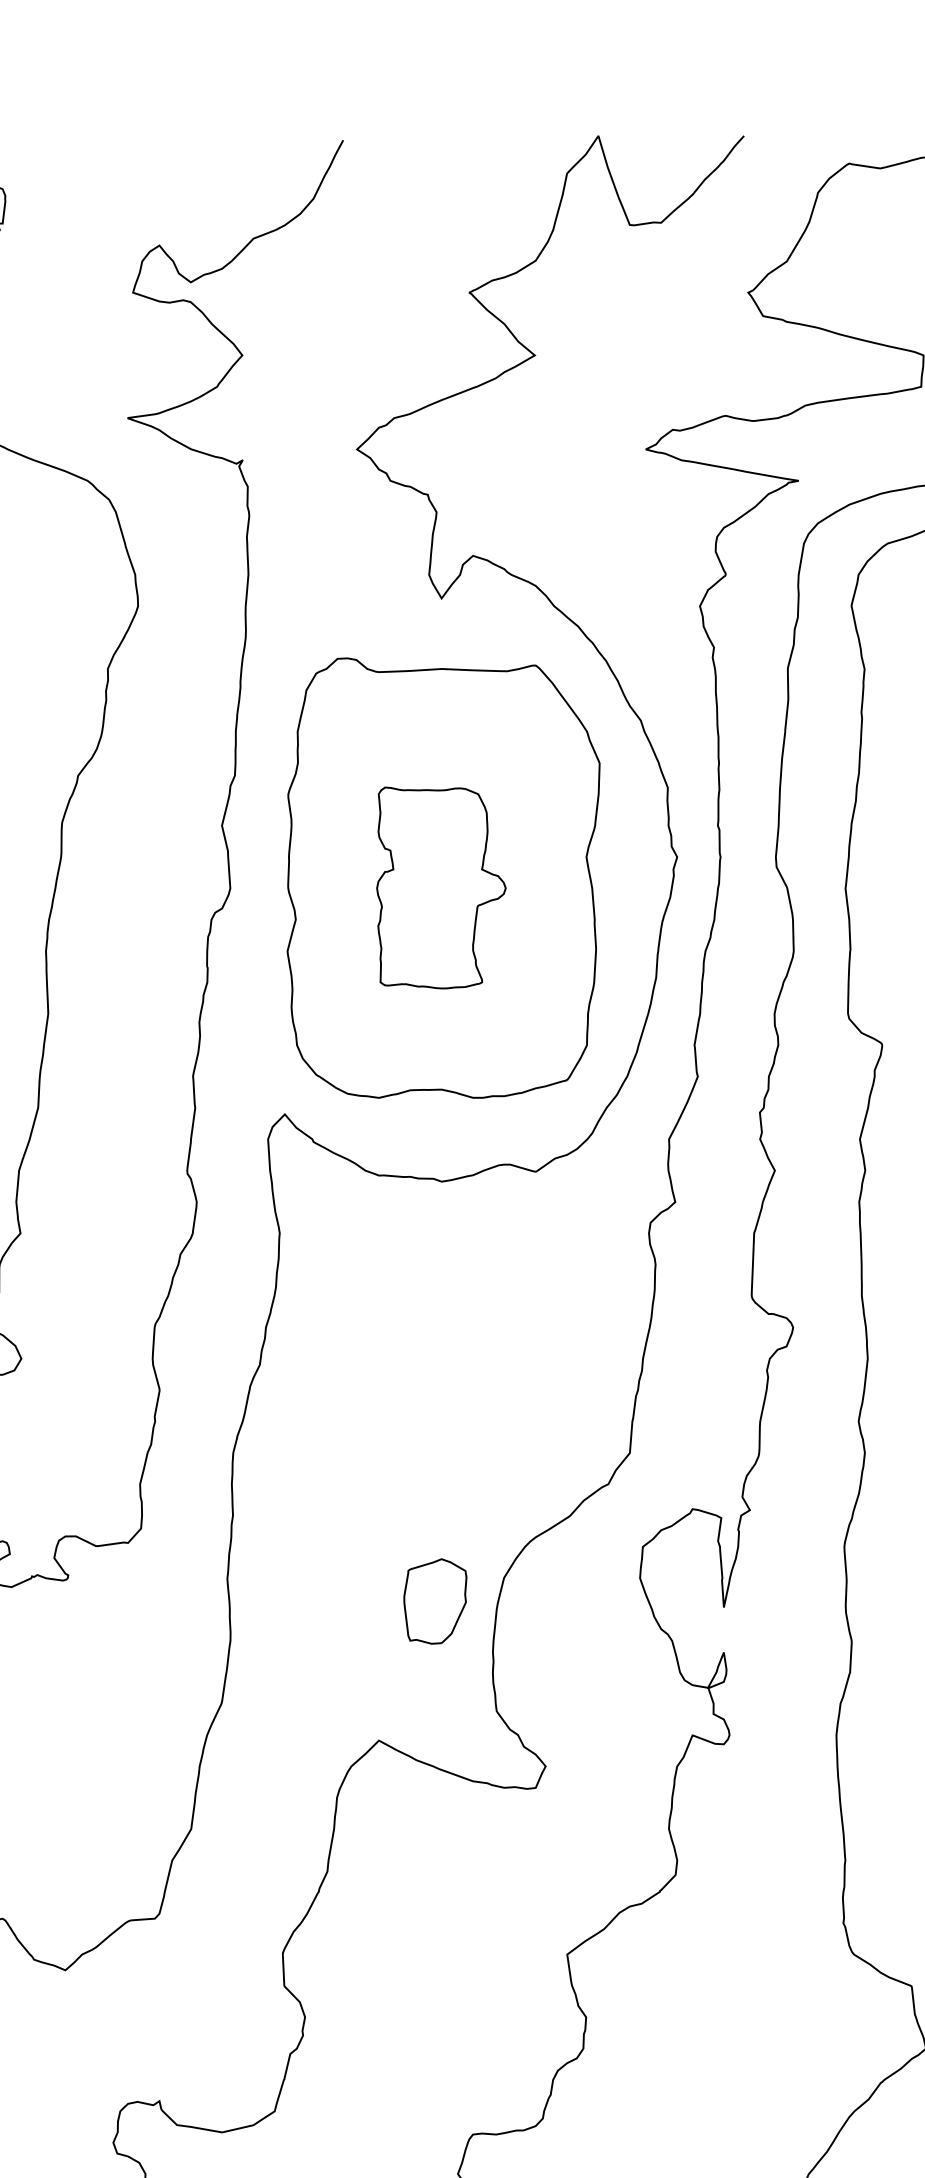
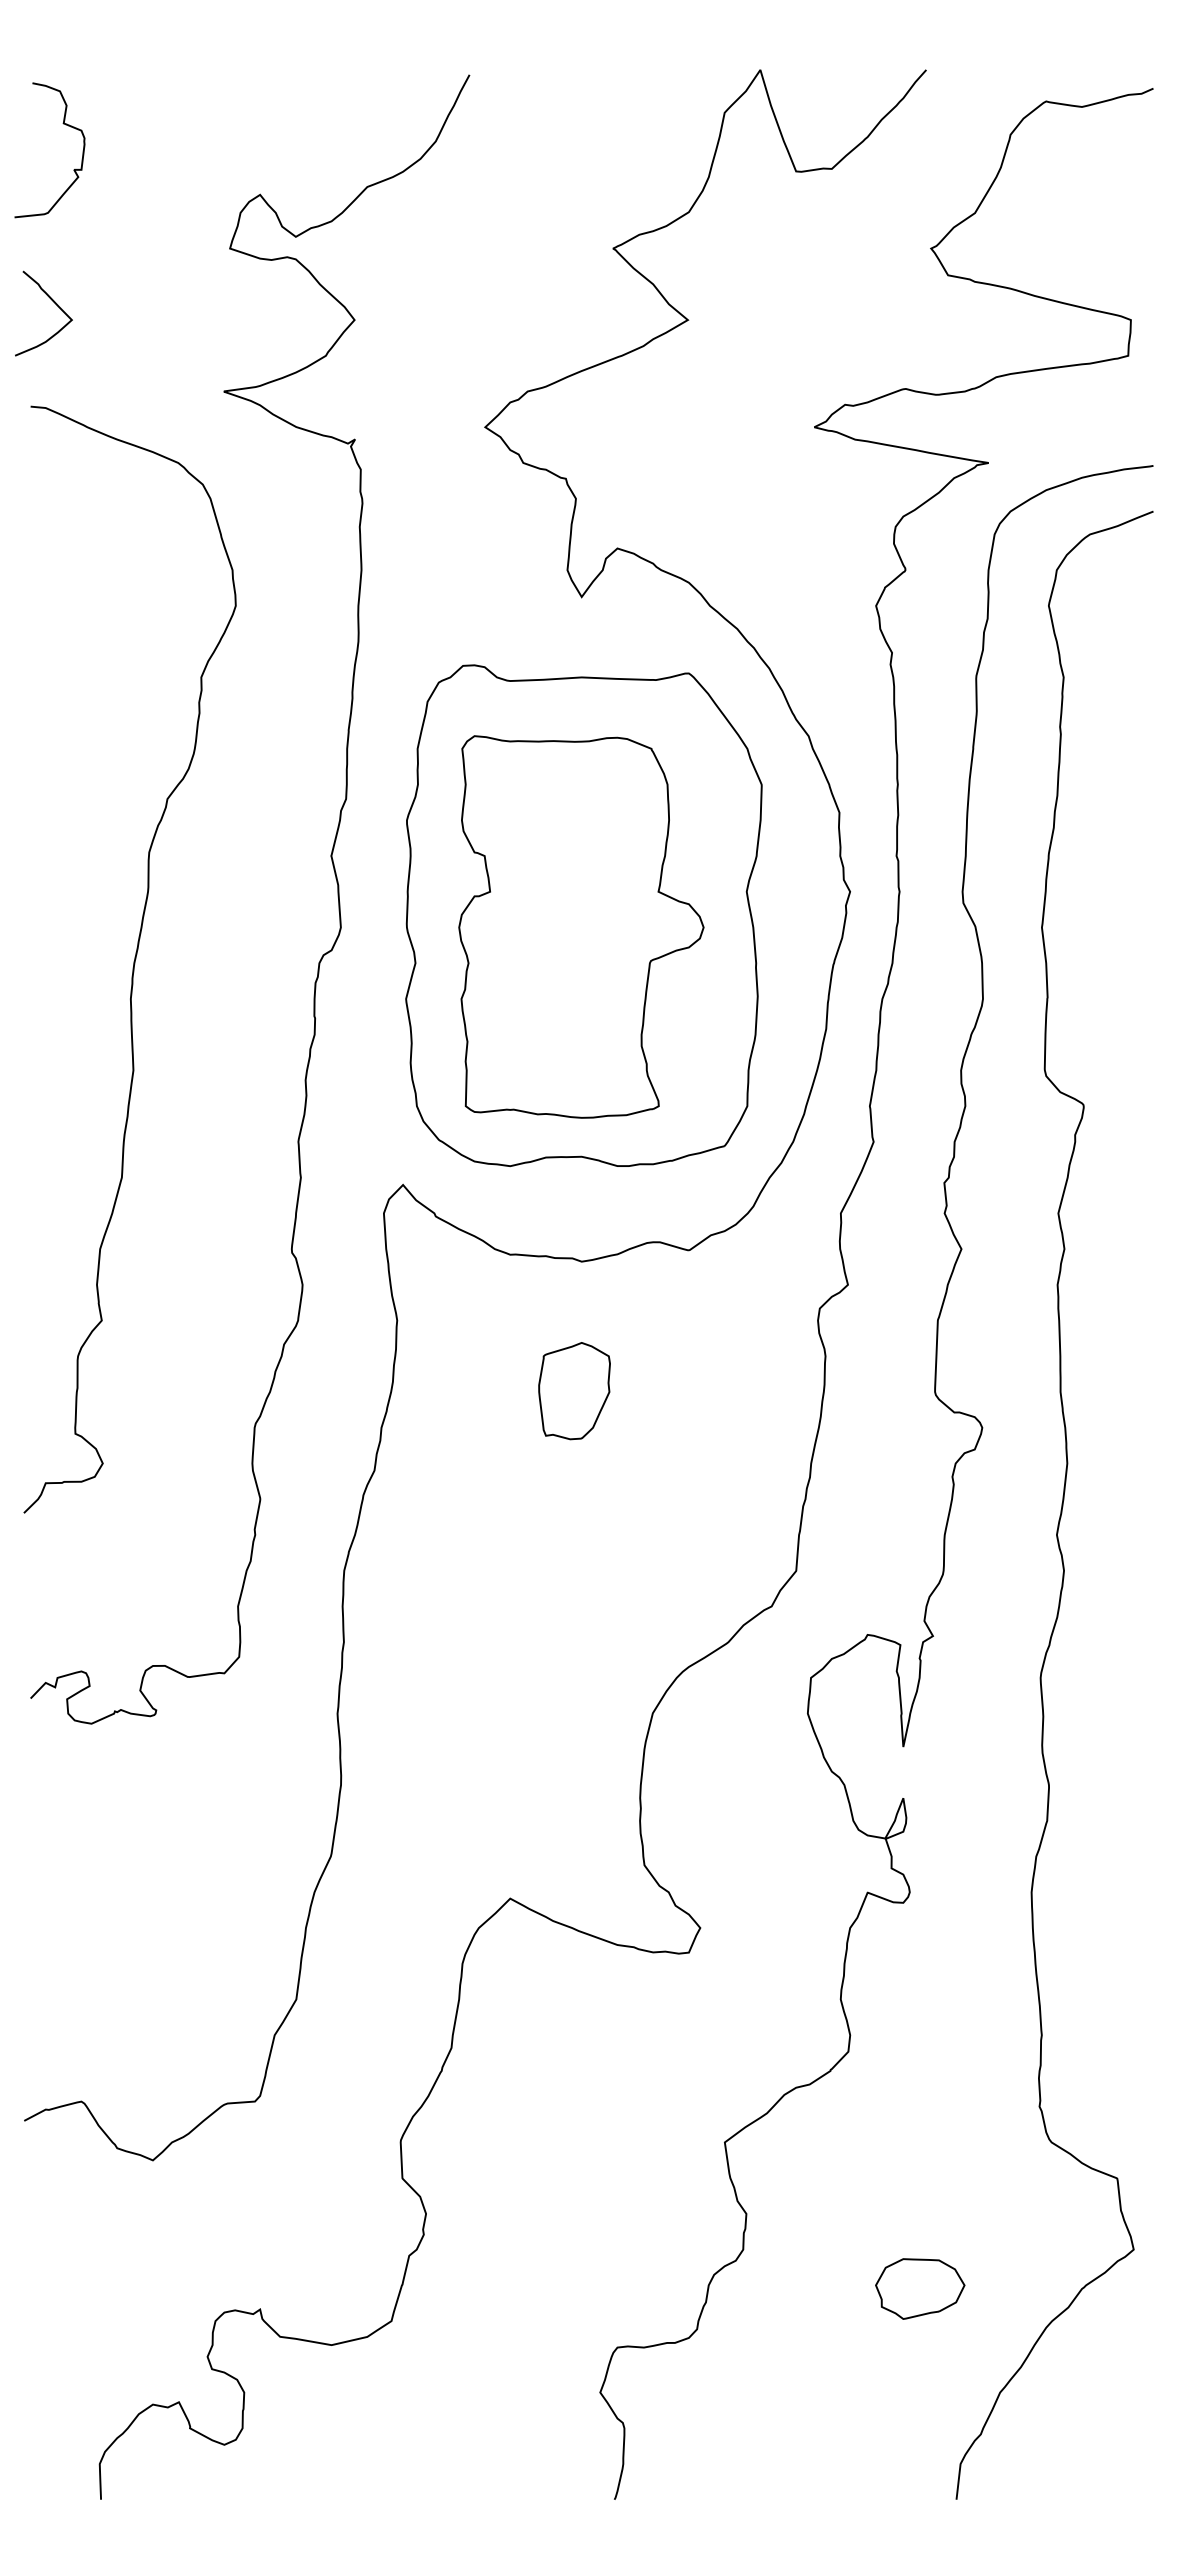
part: (441, 887) -> (581, 926), size x1.67
part: (435, 1601) -> (574, 1391), moved
part: (738, 2082) -> (920, 2288), added

